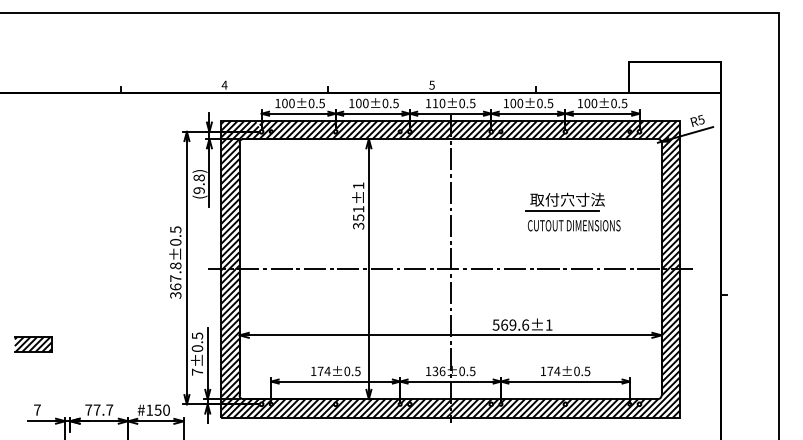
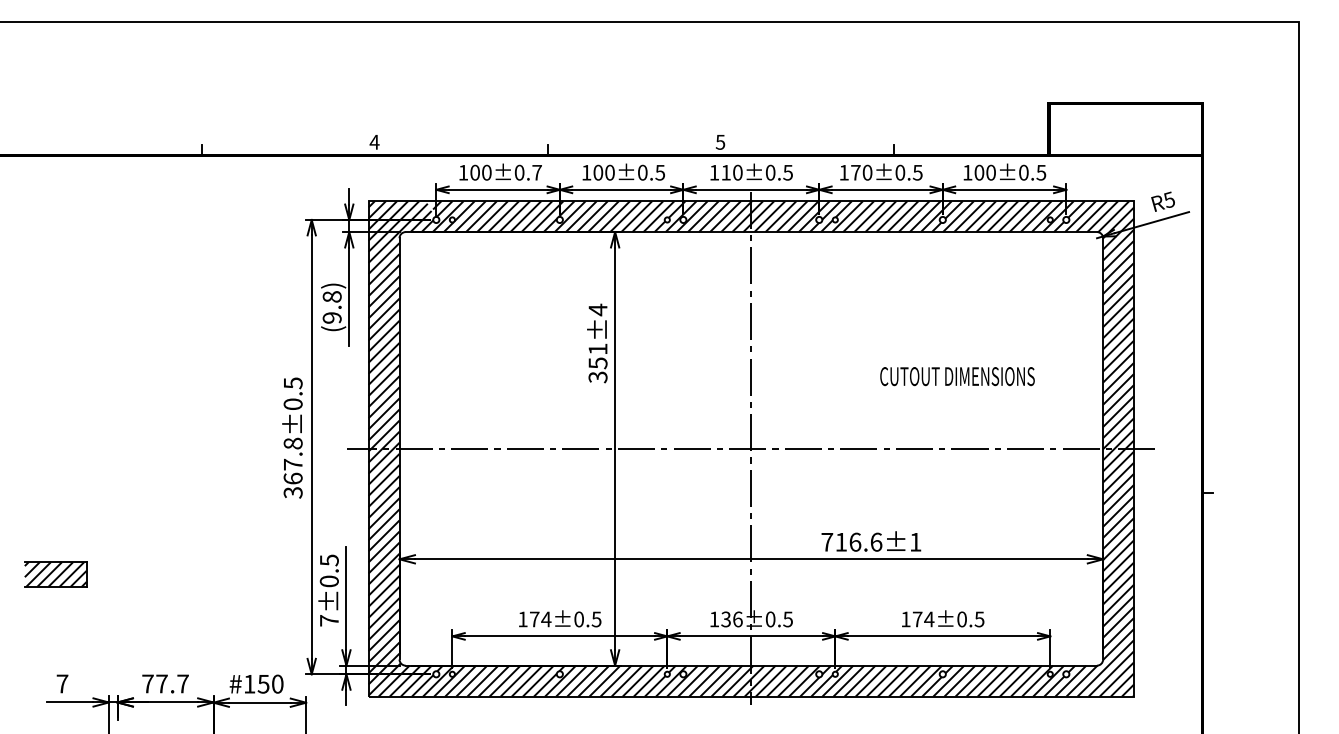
text: (321, 103) -> (536, 172), 100±0.5 -> 100±0.7
text: (513, 103) -> (856, 172), 100±0.5 -> 170±0.5
text: (358, 185) -> (597, 309), 351±1 -> 351±4
part: (564, 201) -> (941, 336), removed
text: (504, 324) -> (841, 541), 569.6±1 -> 716.6±1

